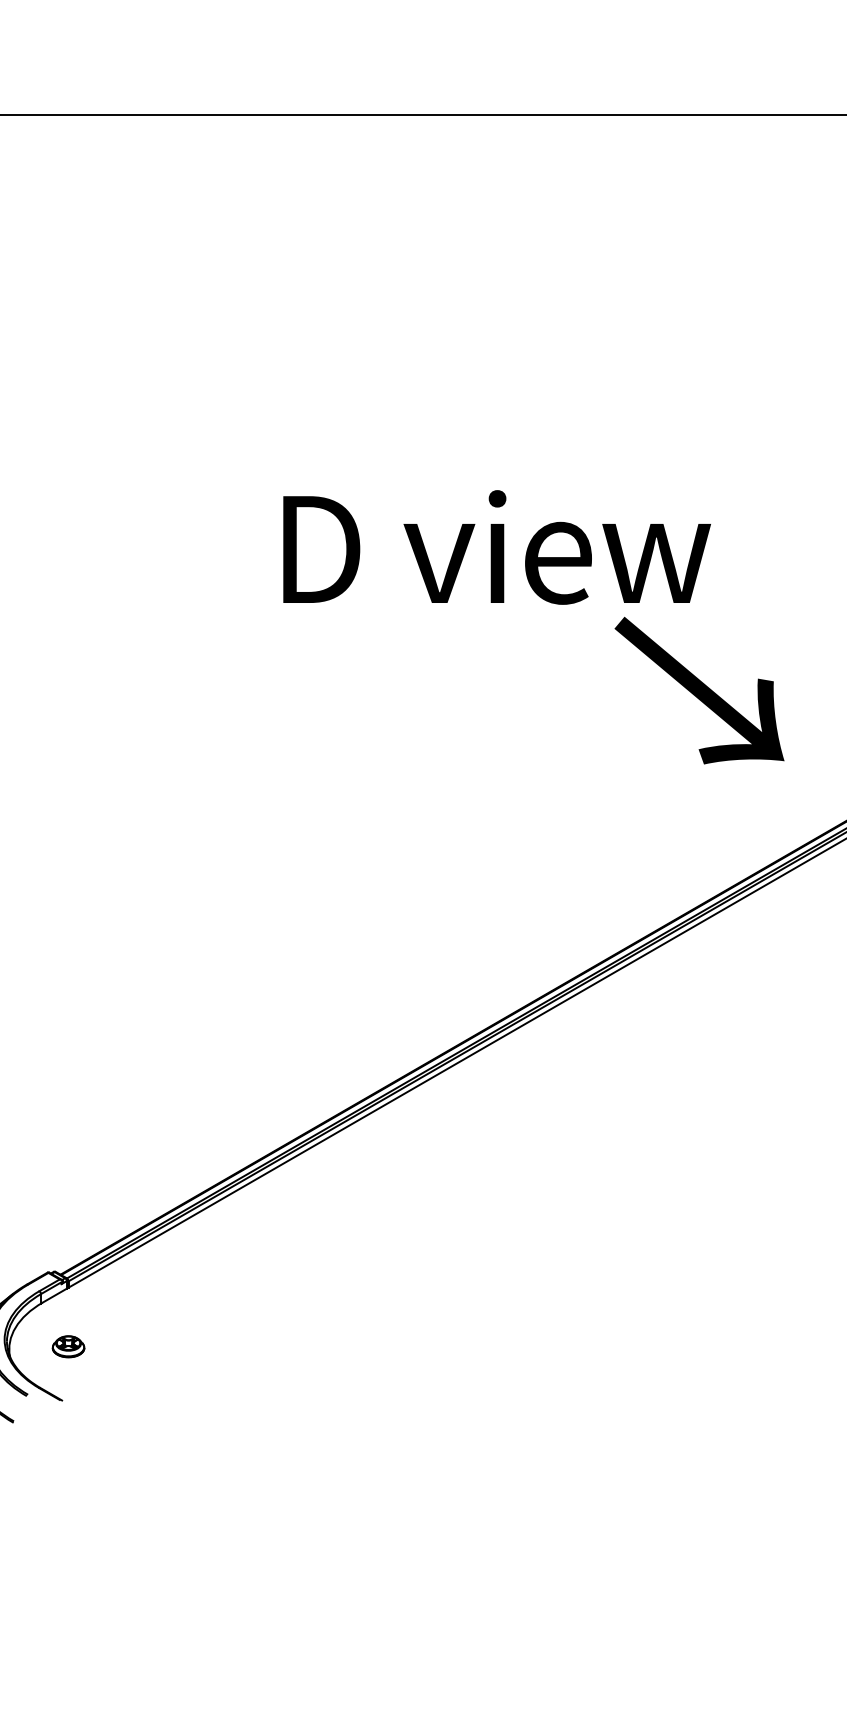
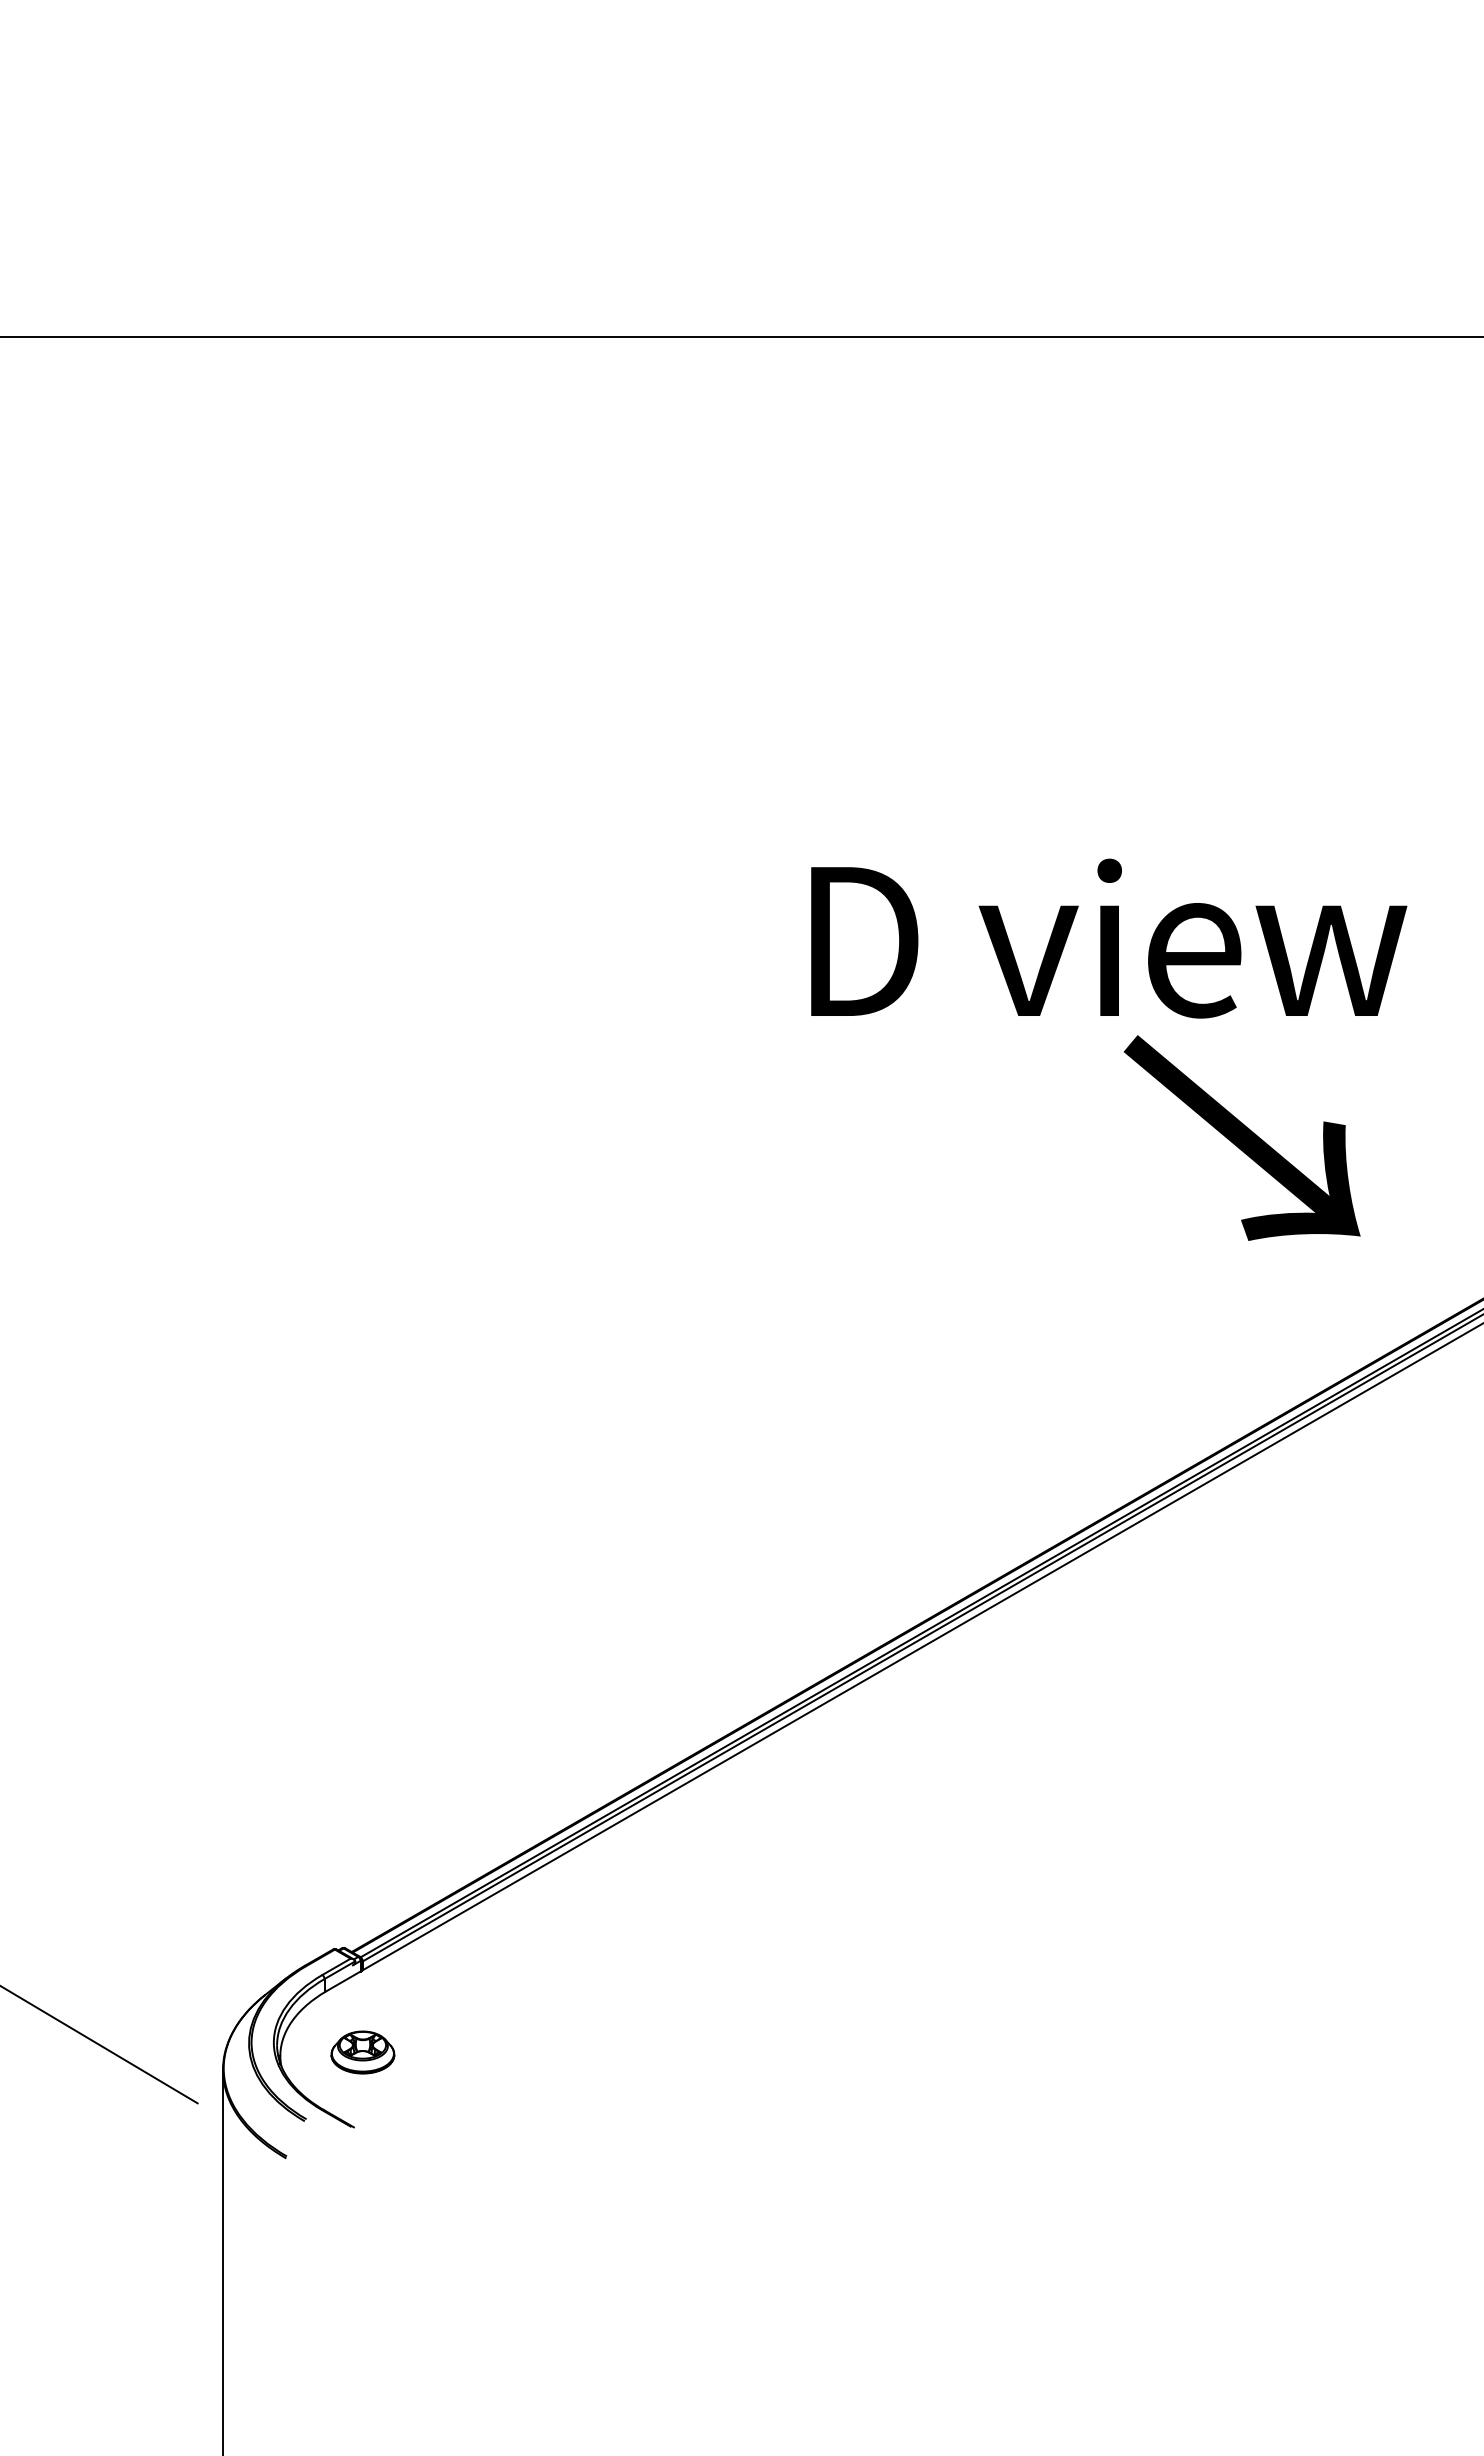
text: (497, 547) -> (1109, 938), moved
part: (68, 1346) -> (362, 2052), size x1.43

